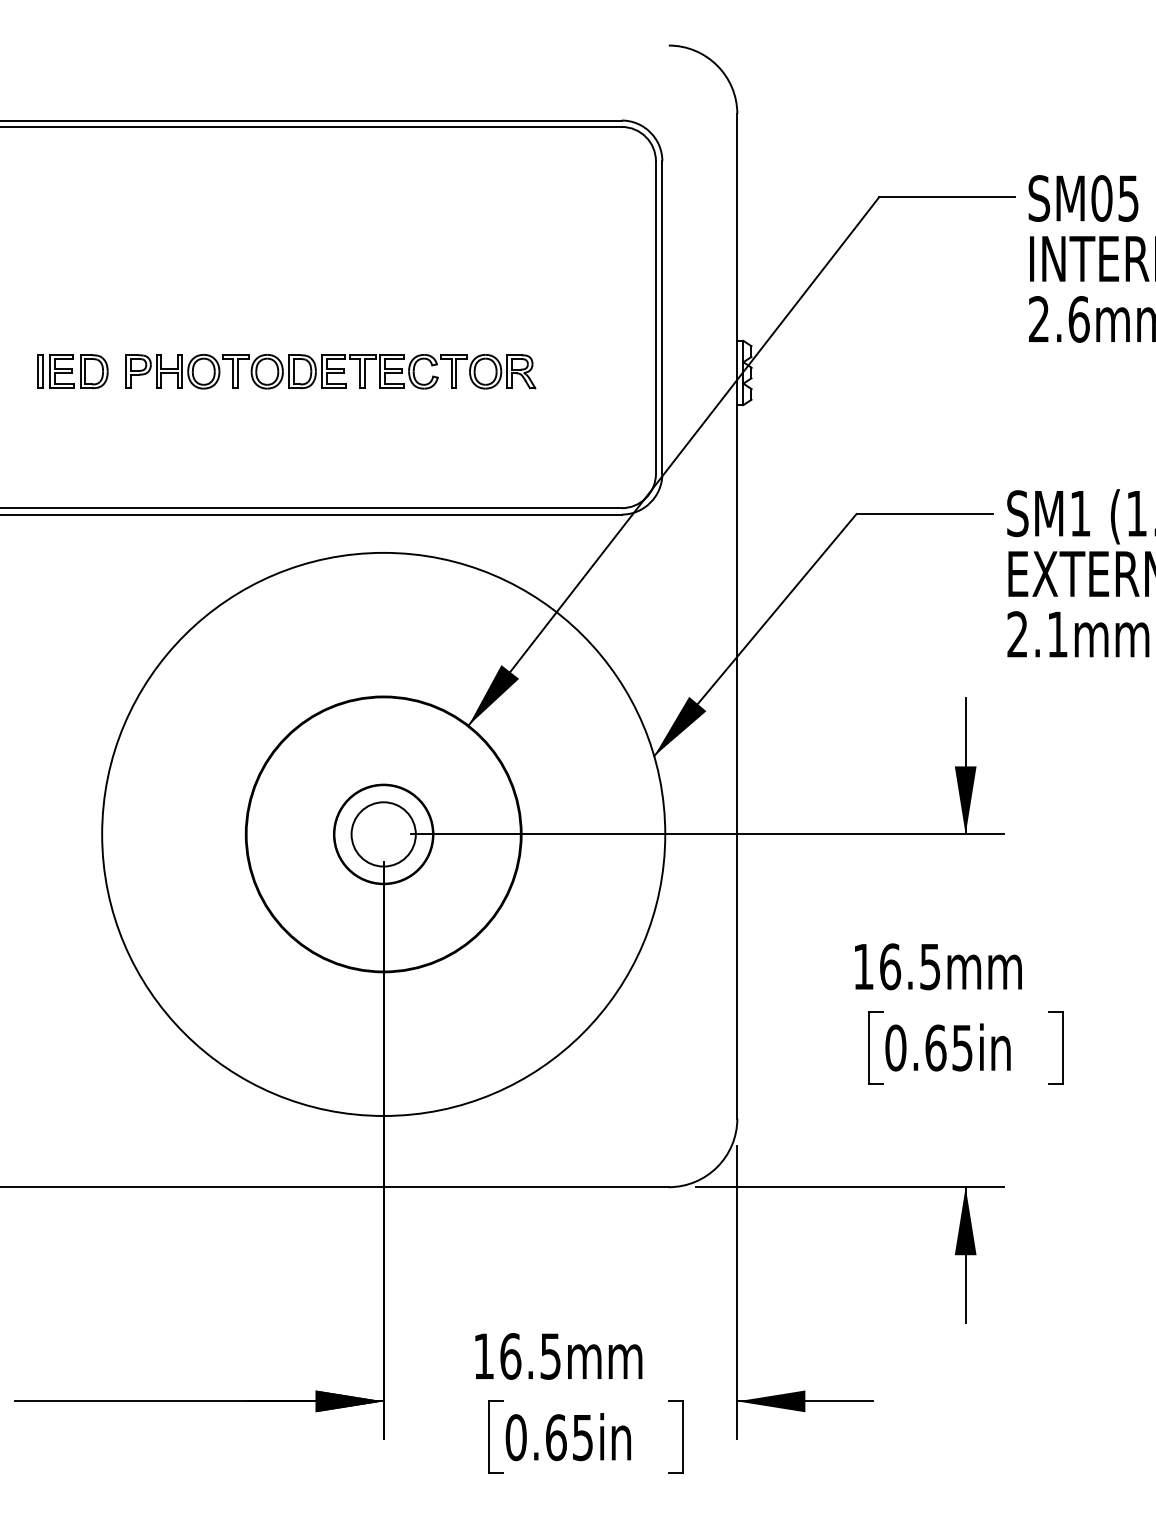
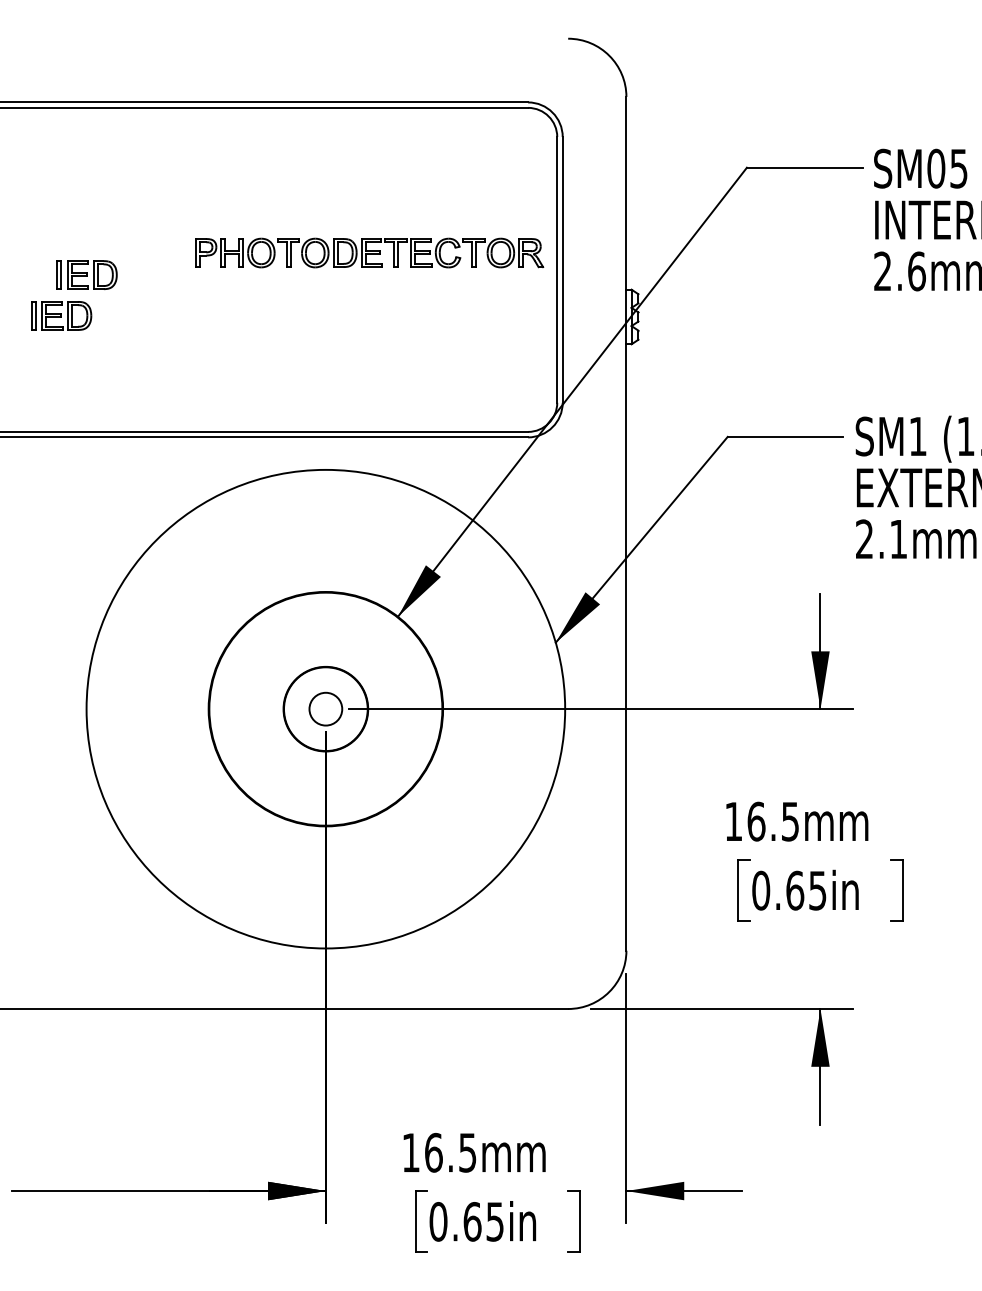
part: (102, 323) -> (86, 274), added
part: (330, 371) -> (369, 252), moved
circle: (383, 834) -> (325, 709), size x0.6

